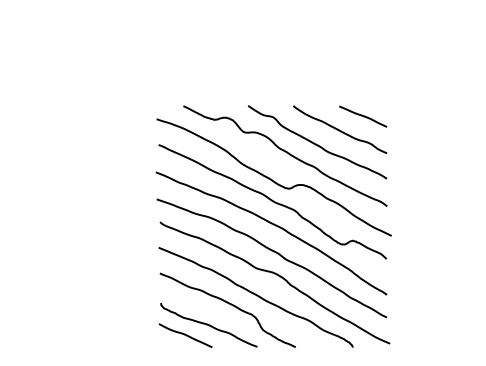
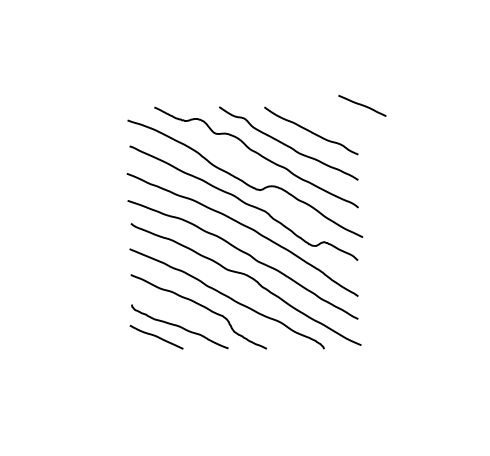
line: (363, 116) -> (362, 105), moved

